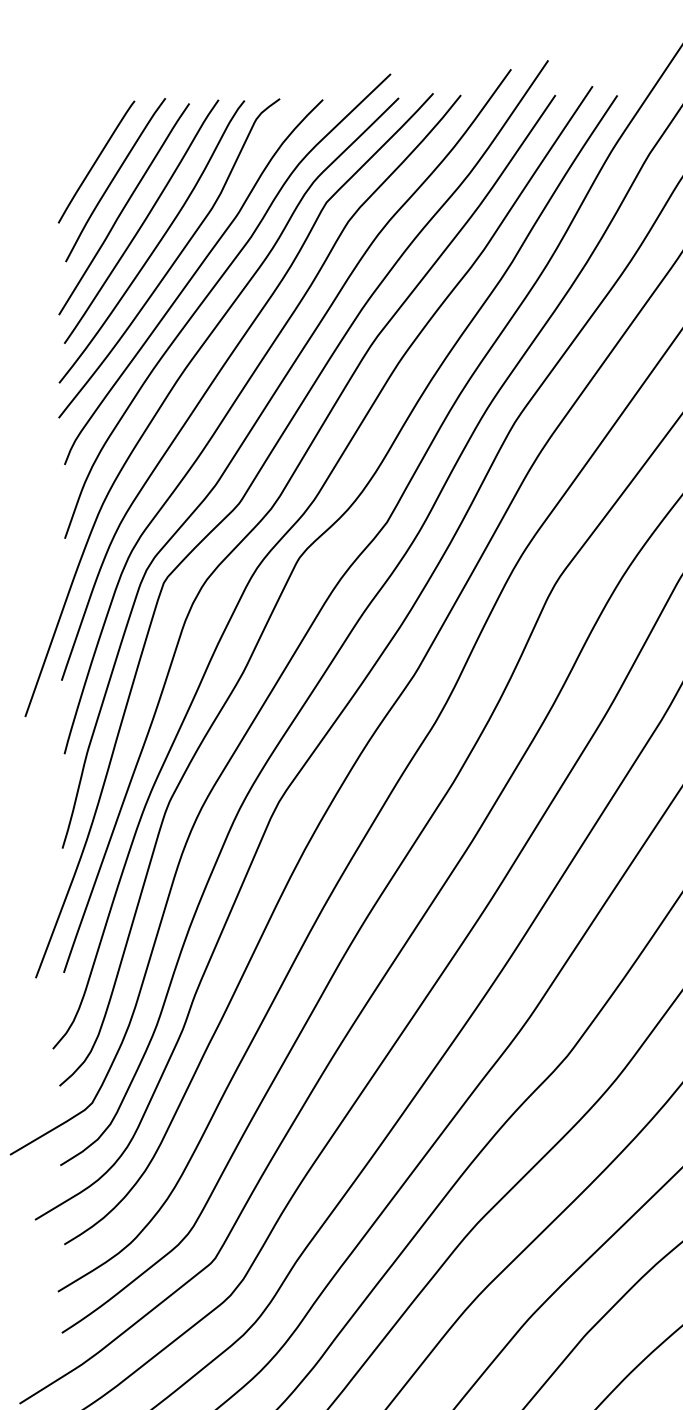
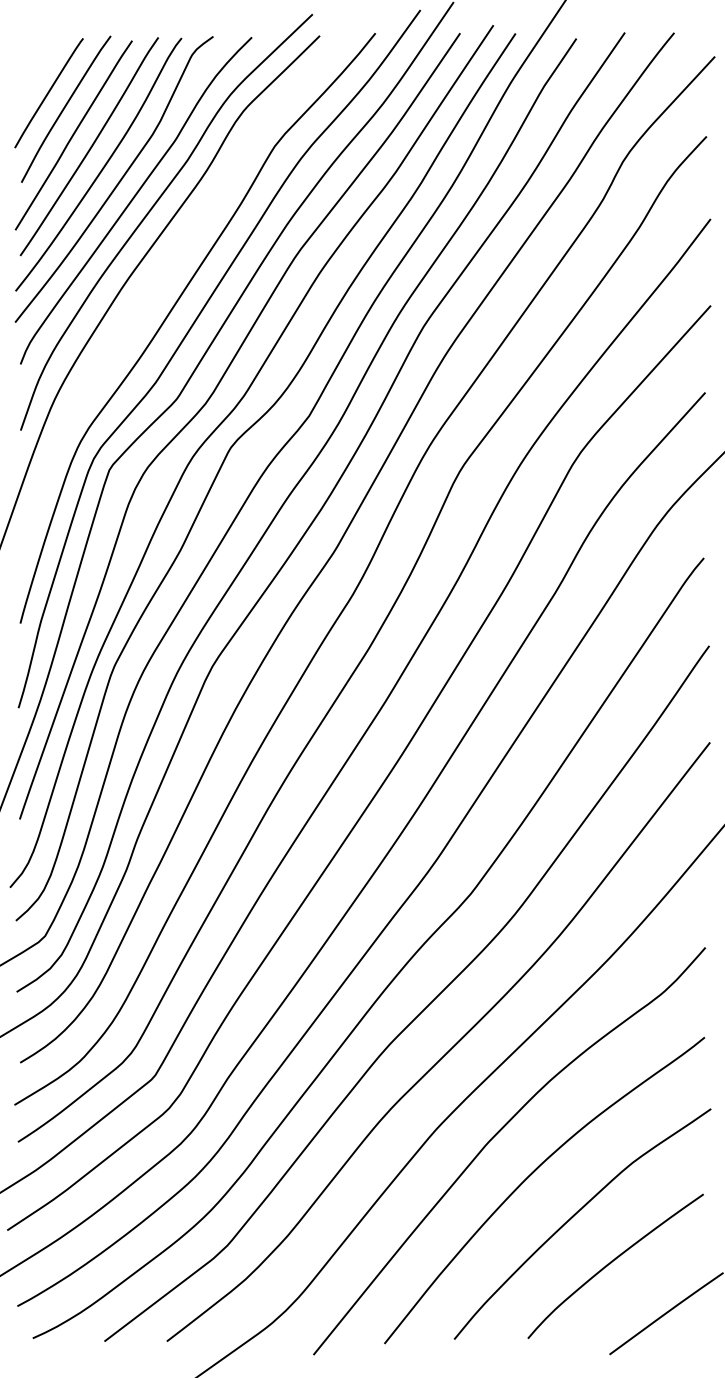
curve: (223, 368) -> (162, 278), removed

